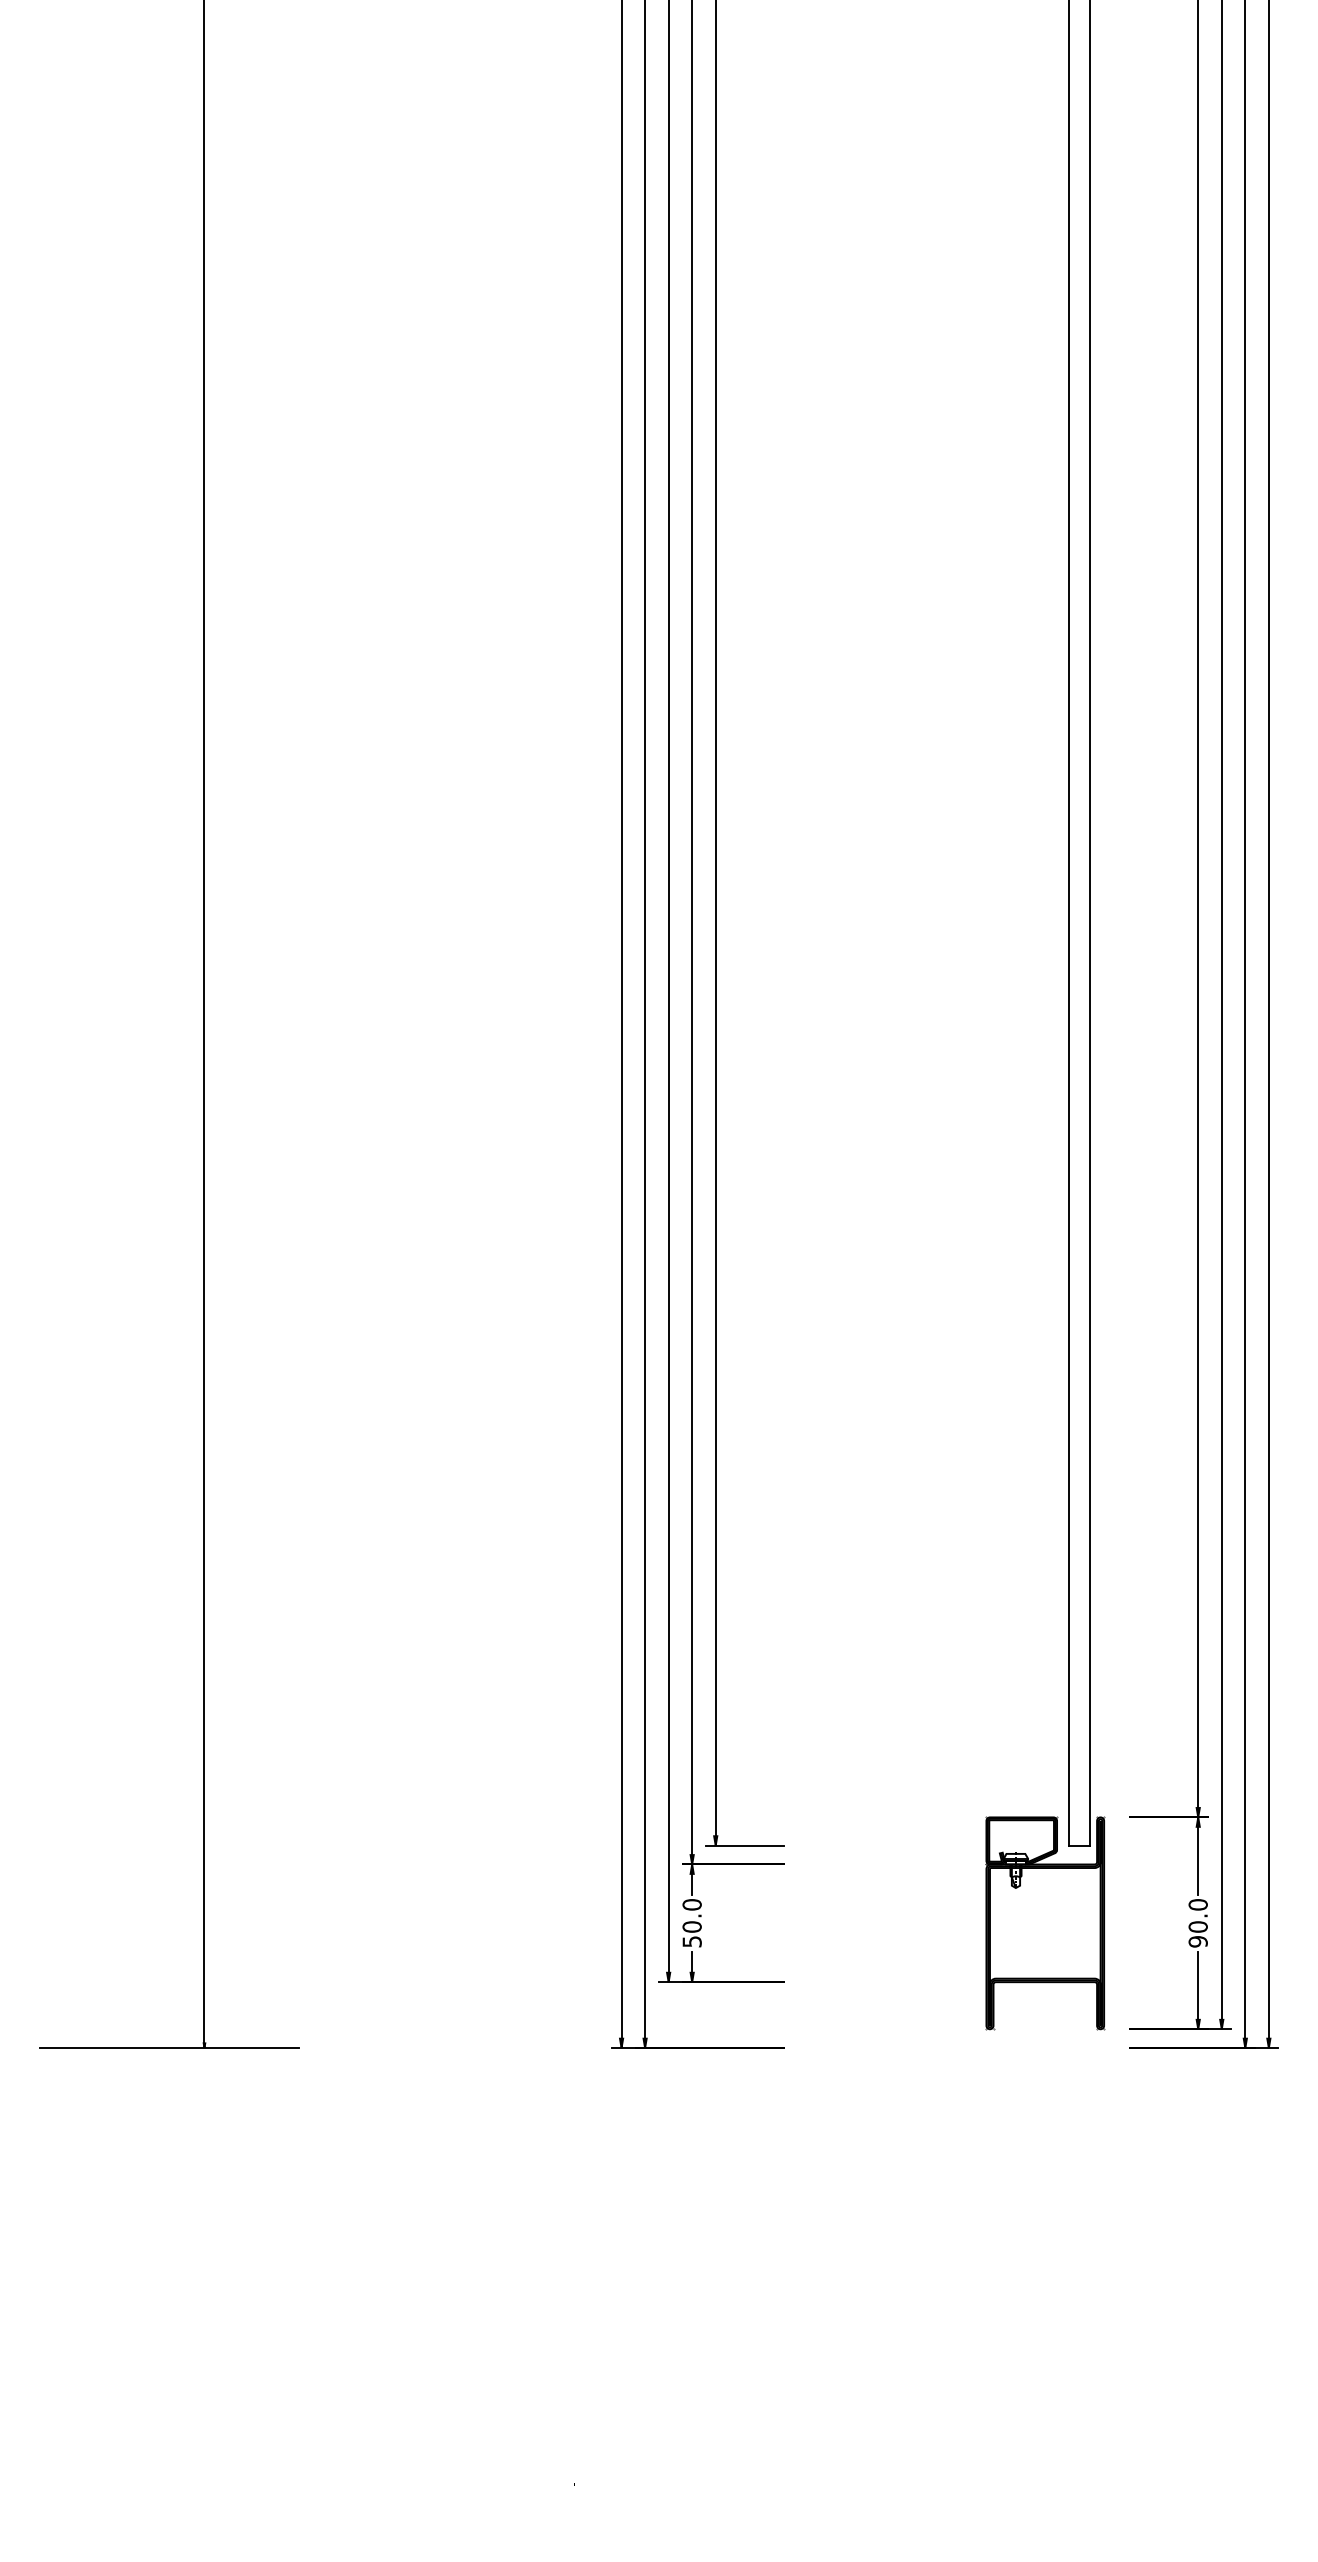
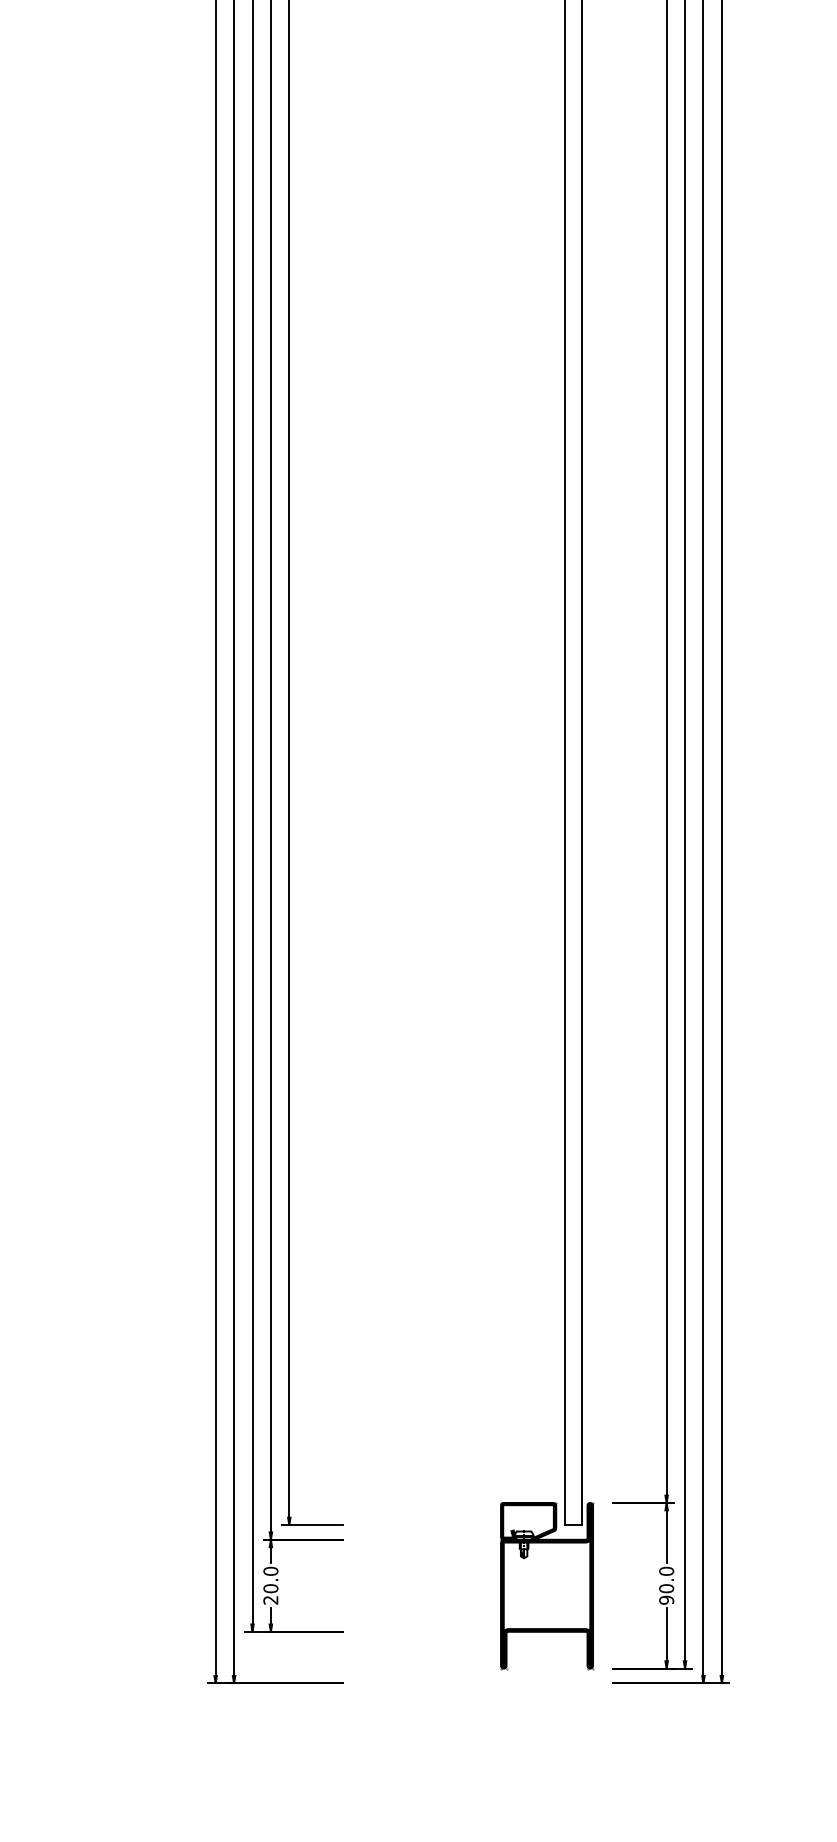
text: (691, 1941) -> (270, 1600), 50.0 -> 20.0

